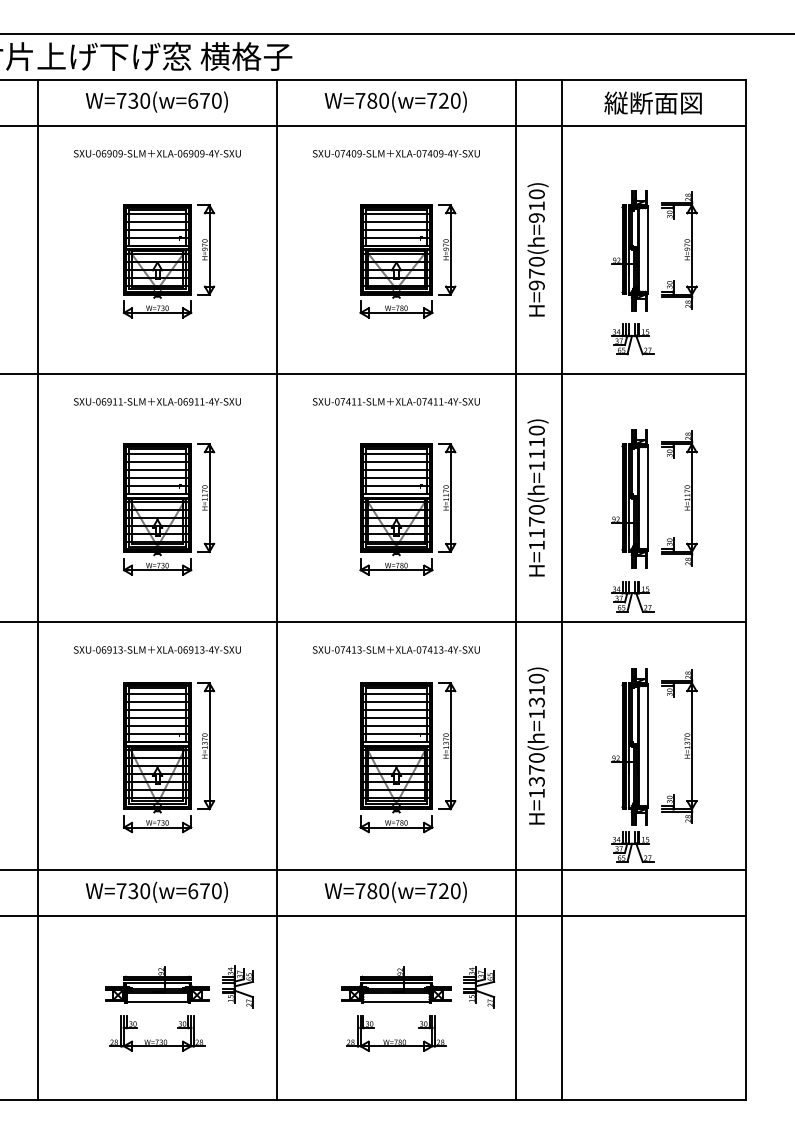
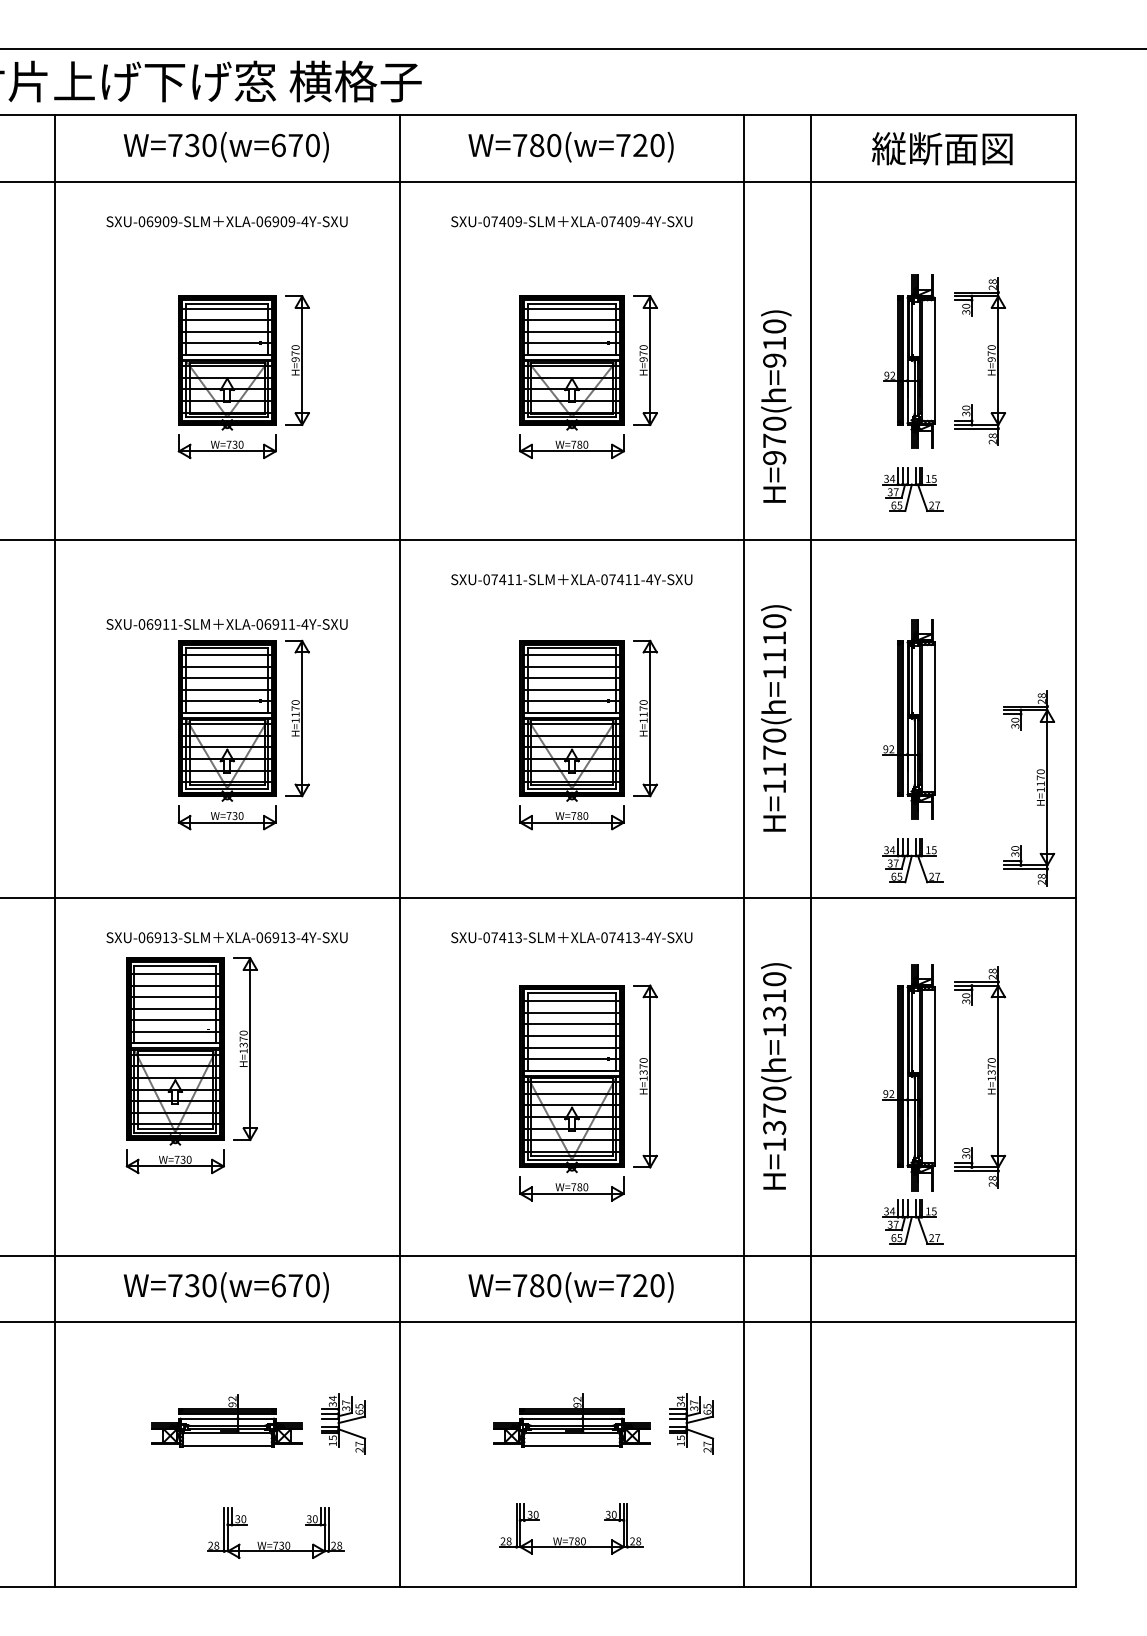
text: (537, 249) -> (775, 406), moved
text: (157, 401) -> (227, 623), moved
part: (679, 498) -> (1029, 788), moved
part: (168, 757) -> (191, 1065), moved
part: (157, 1033) -> (276, 1532), moved
part: (396, 1033) -> (572, 1528), moved

